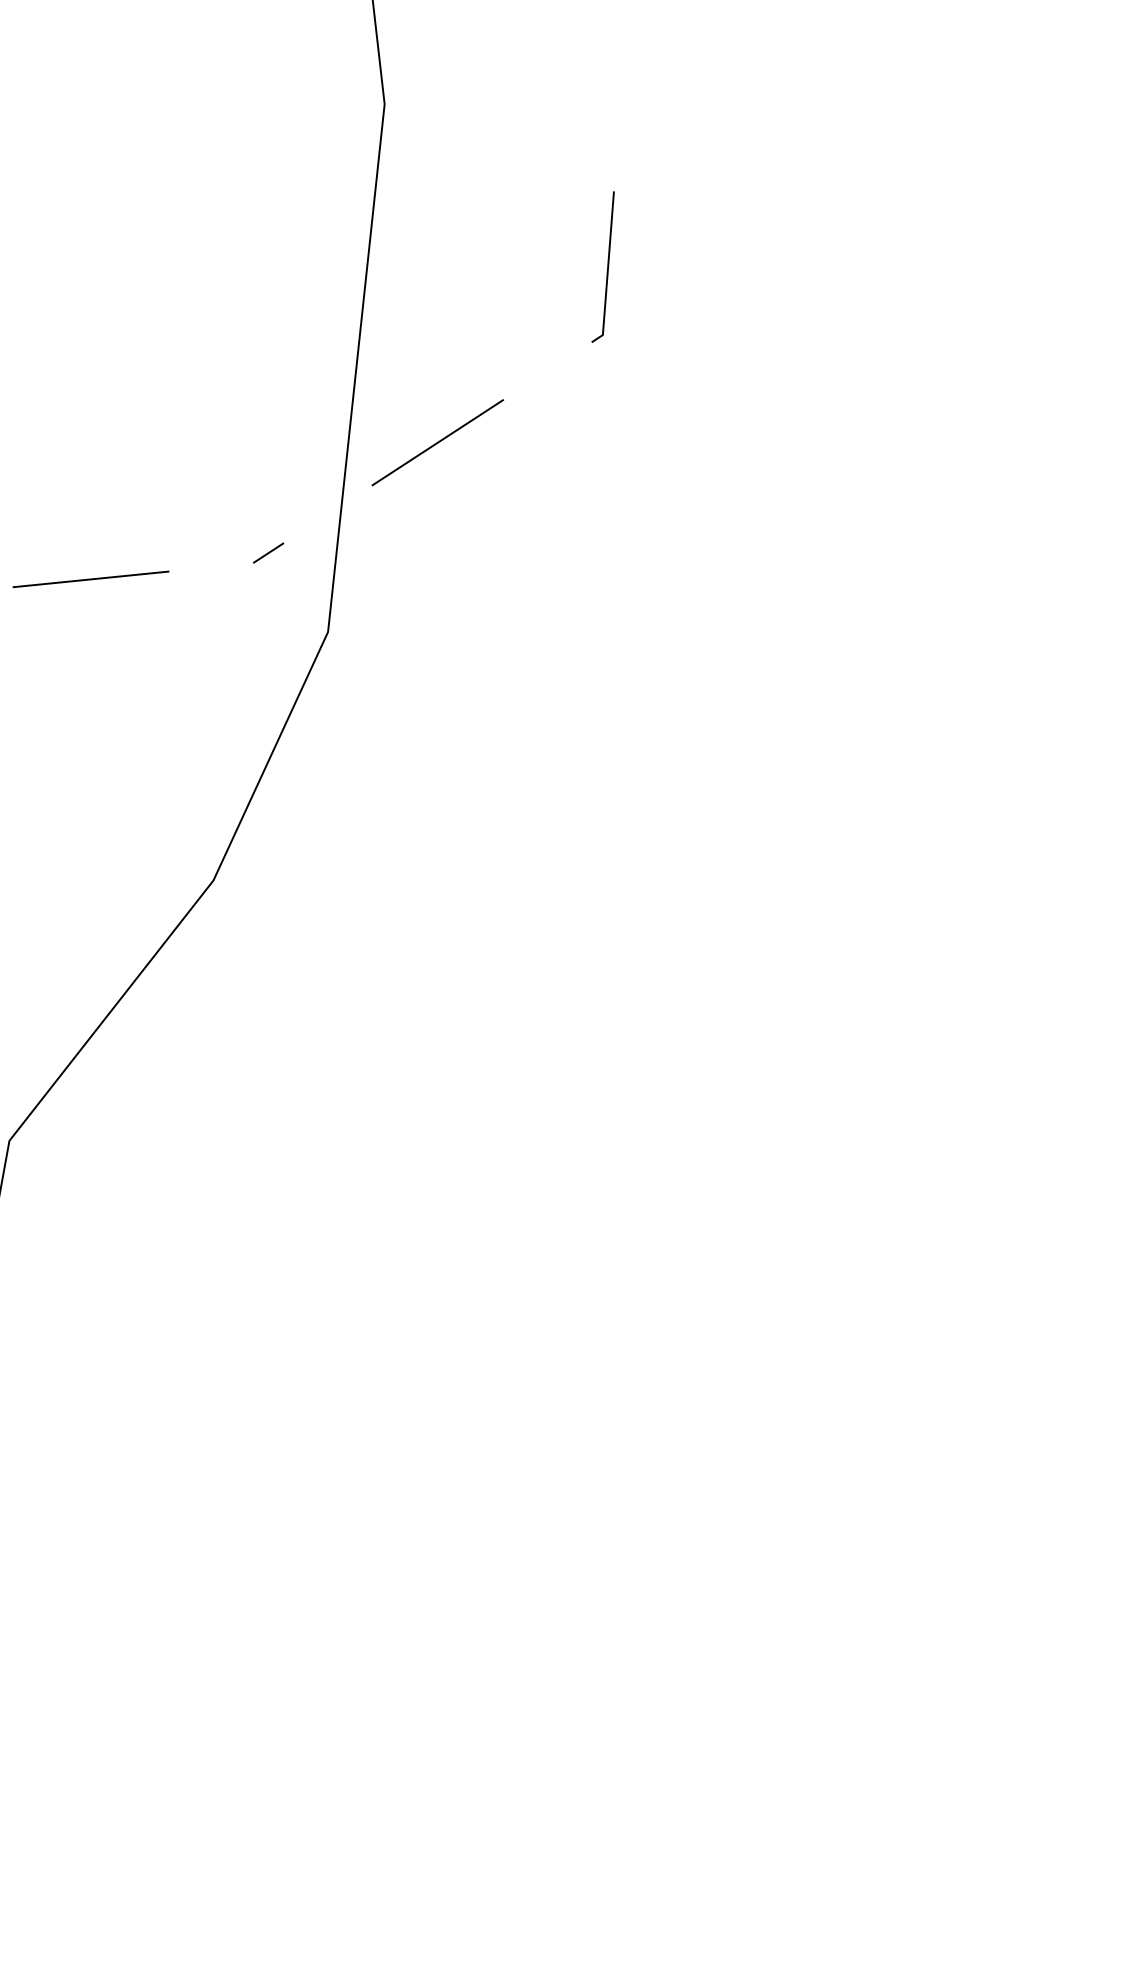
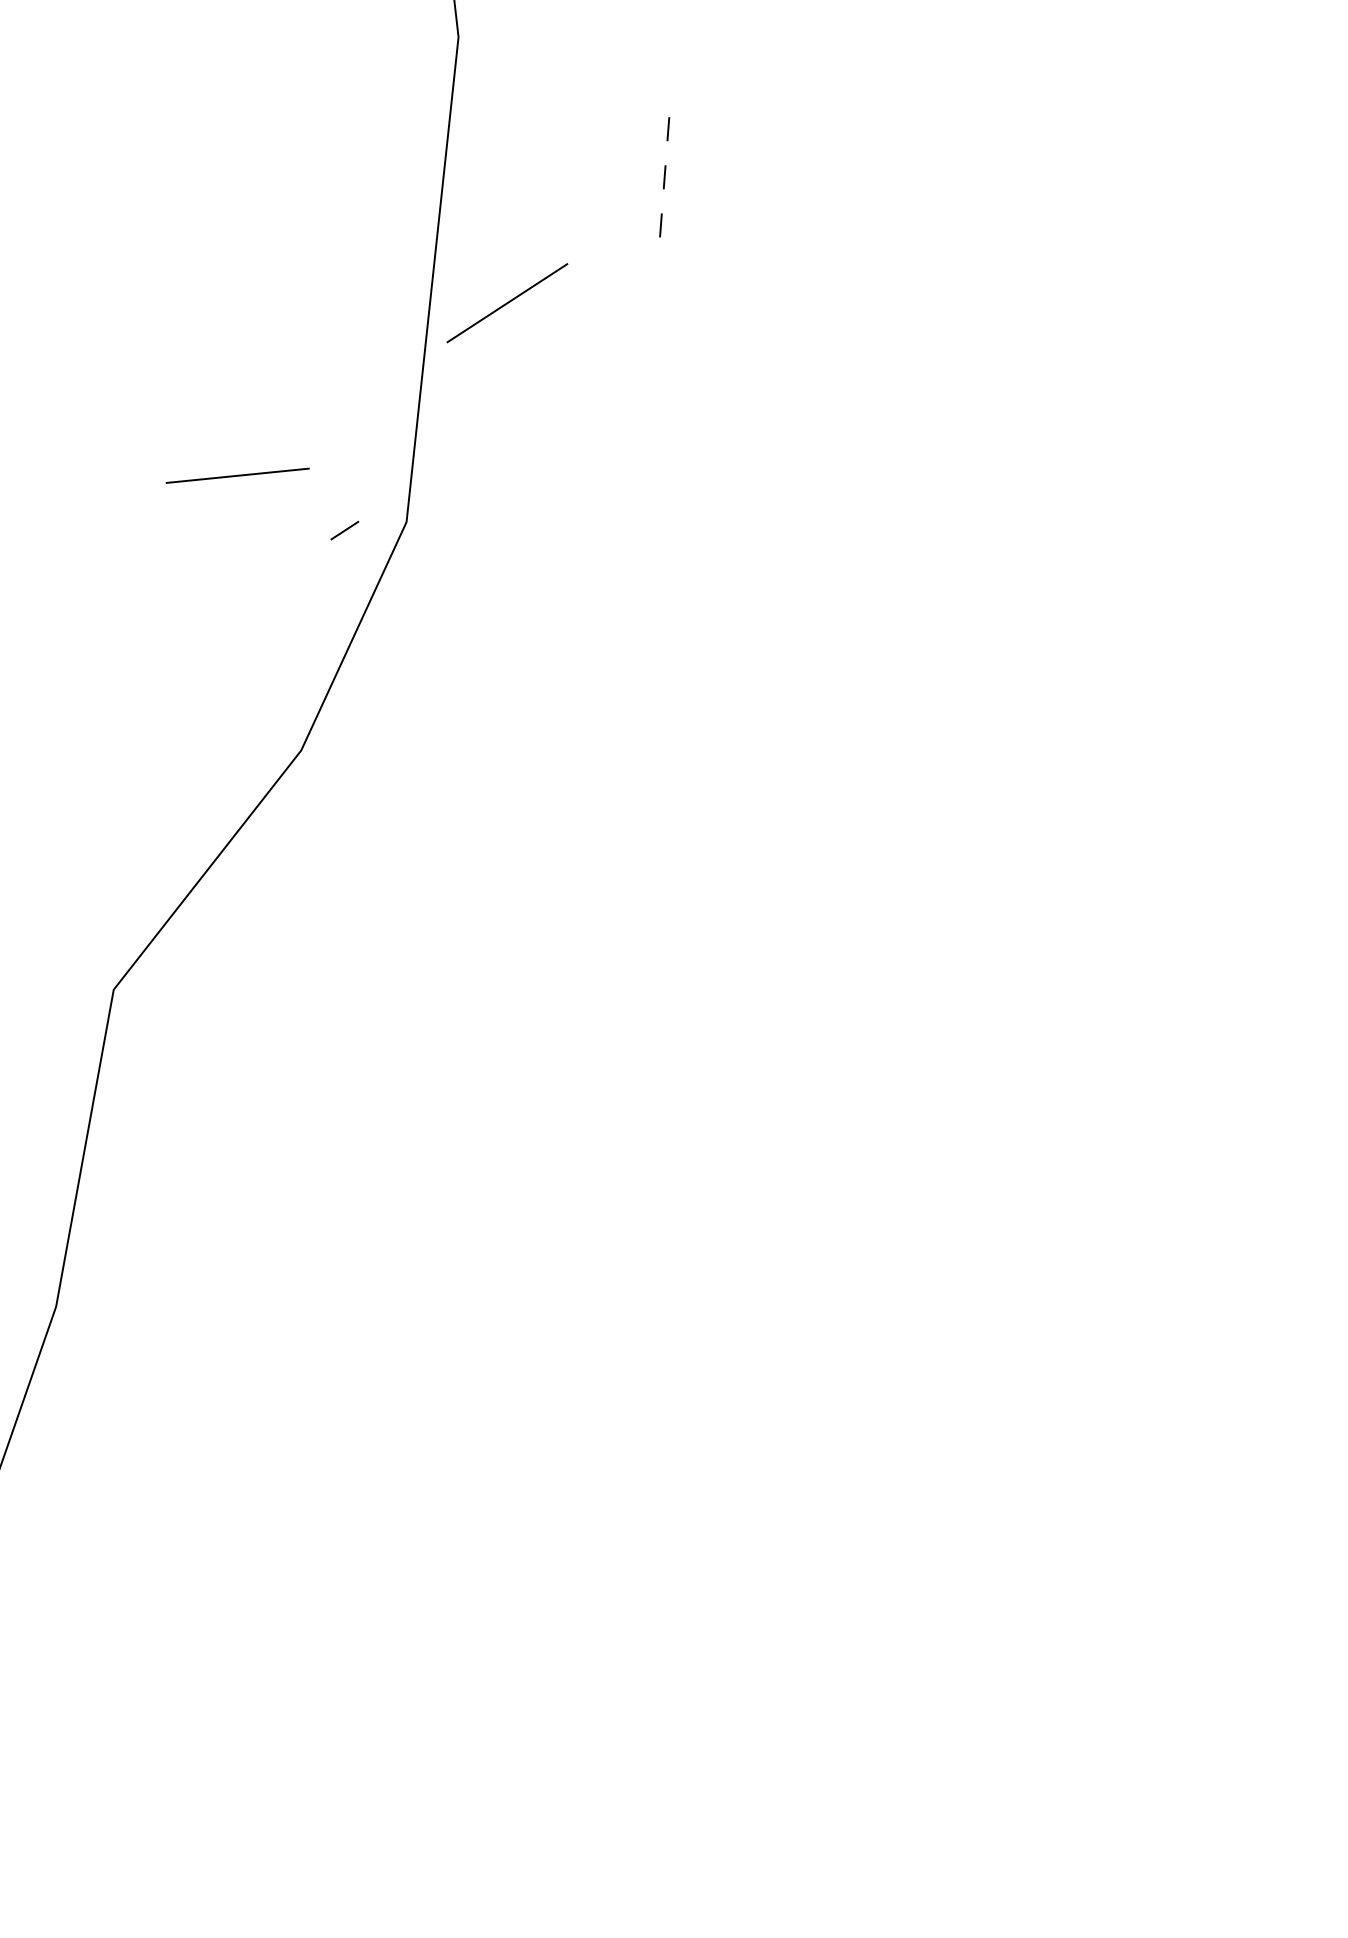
line: (607, 271) -> (663, 190), solid -> dashed
line: (437, 443) -> (507, 303), moved
line: (268, 552) -> (344, 530), moved
line: (90, 579) -> (237, 475), moved

